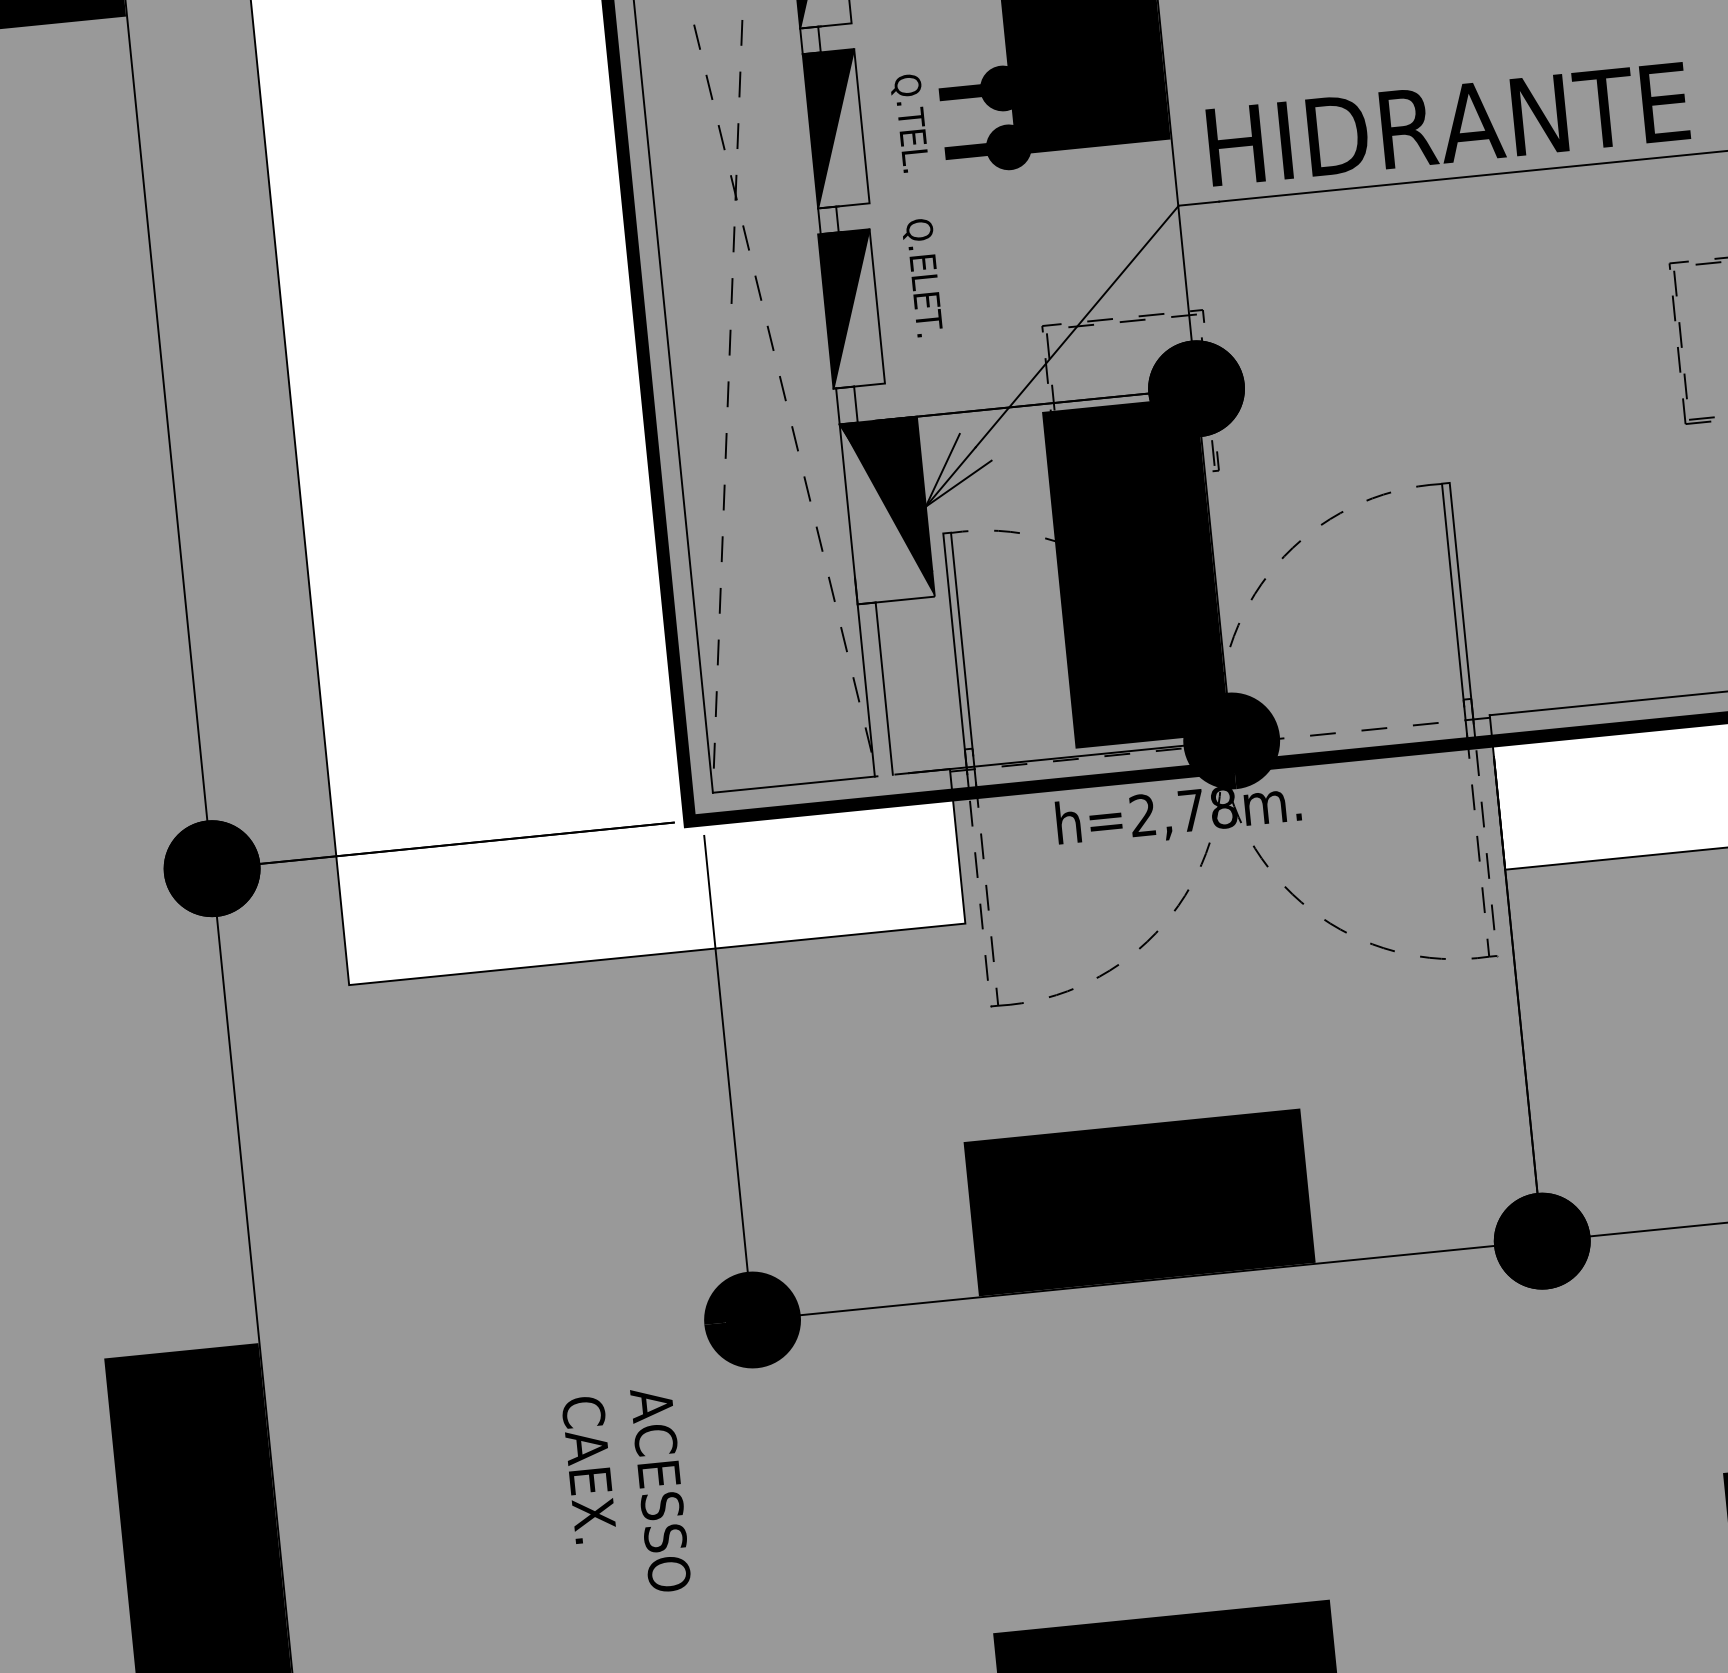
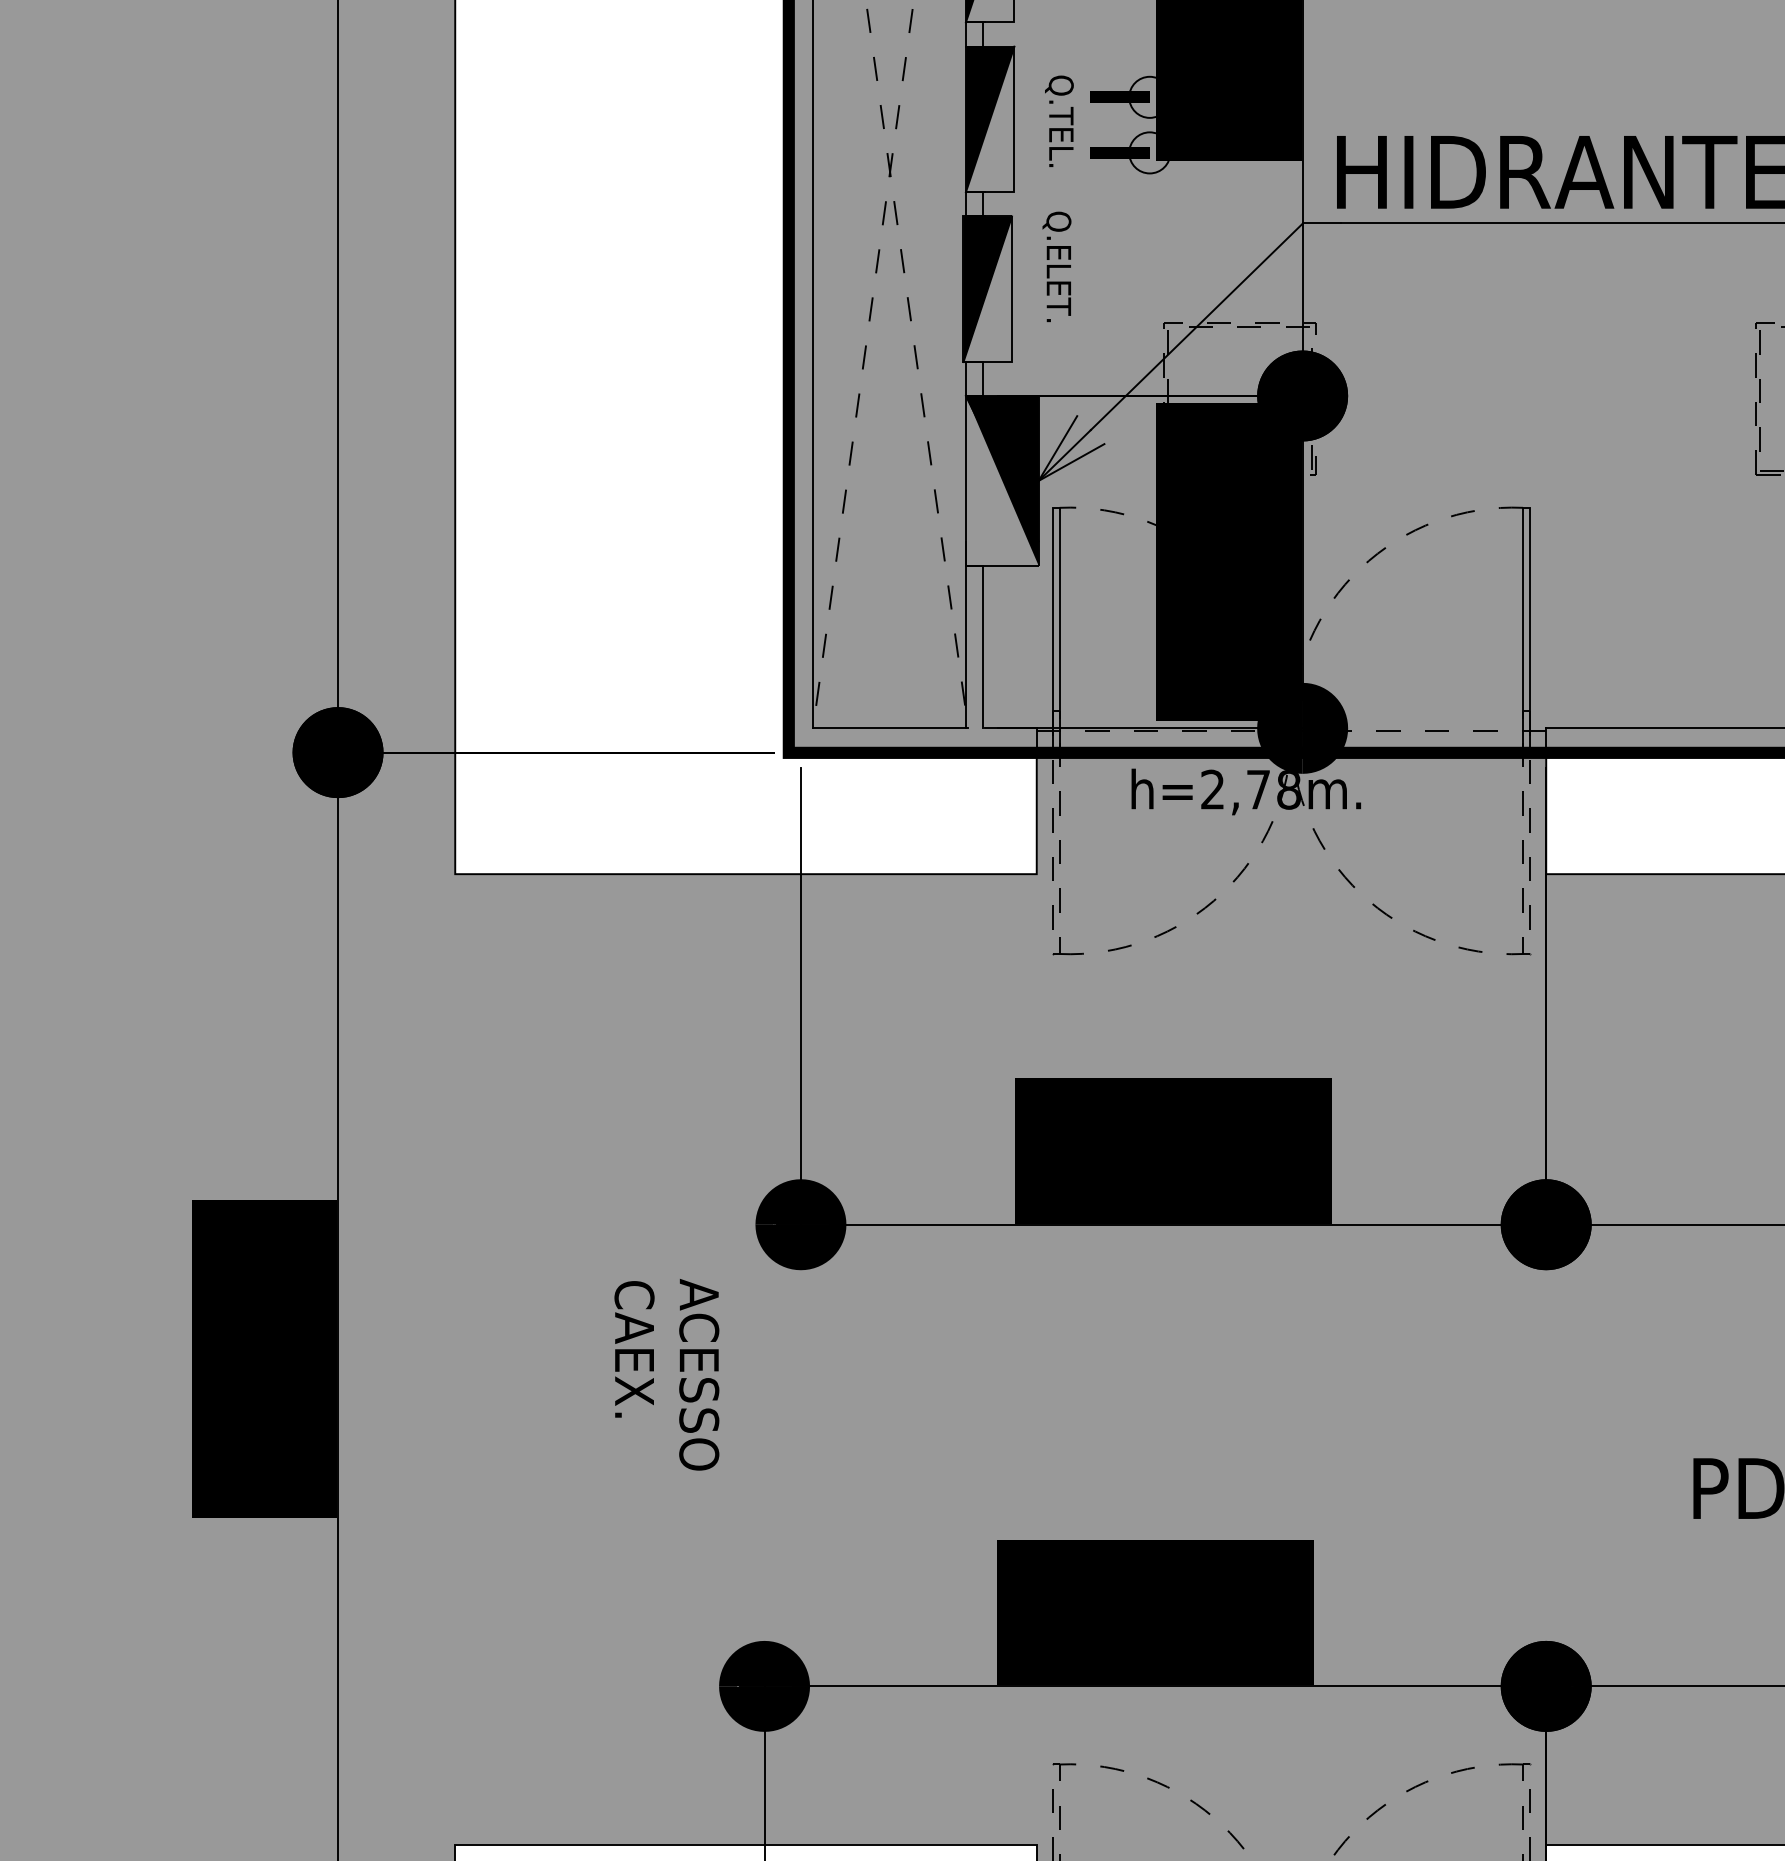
fill: (1002, 87) -> (1149, 96), removed
fill: (1008, 146) -> (1149, 152), removed

